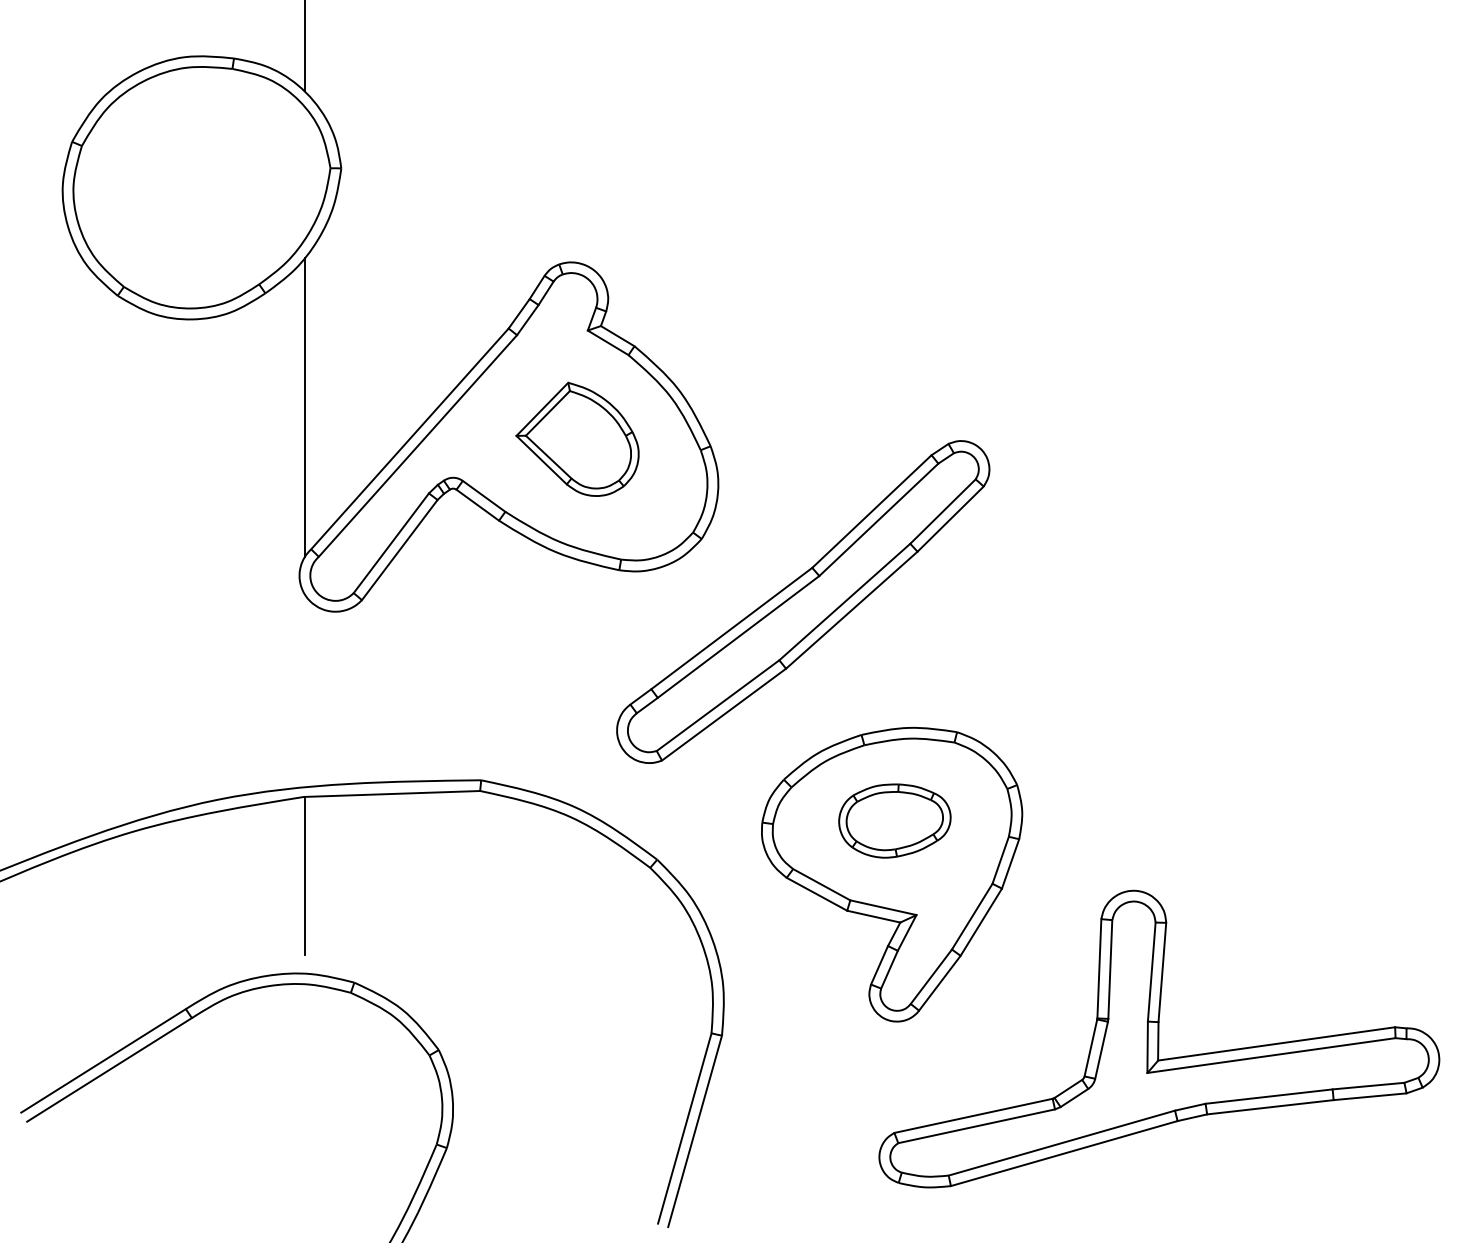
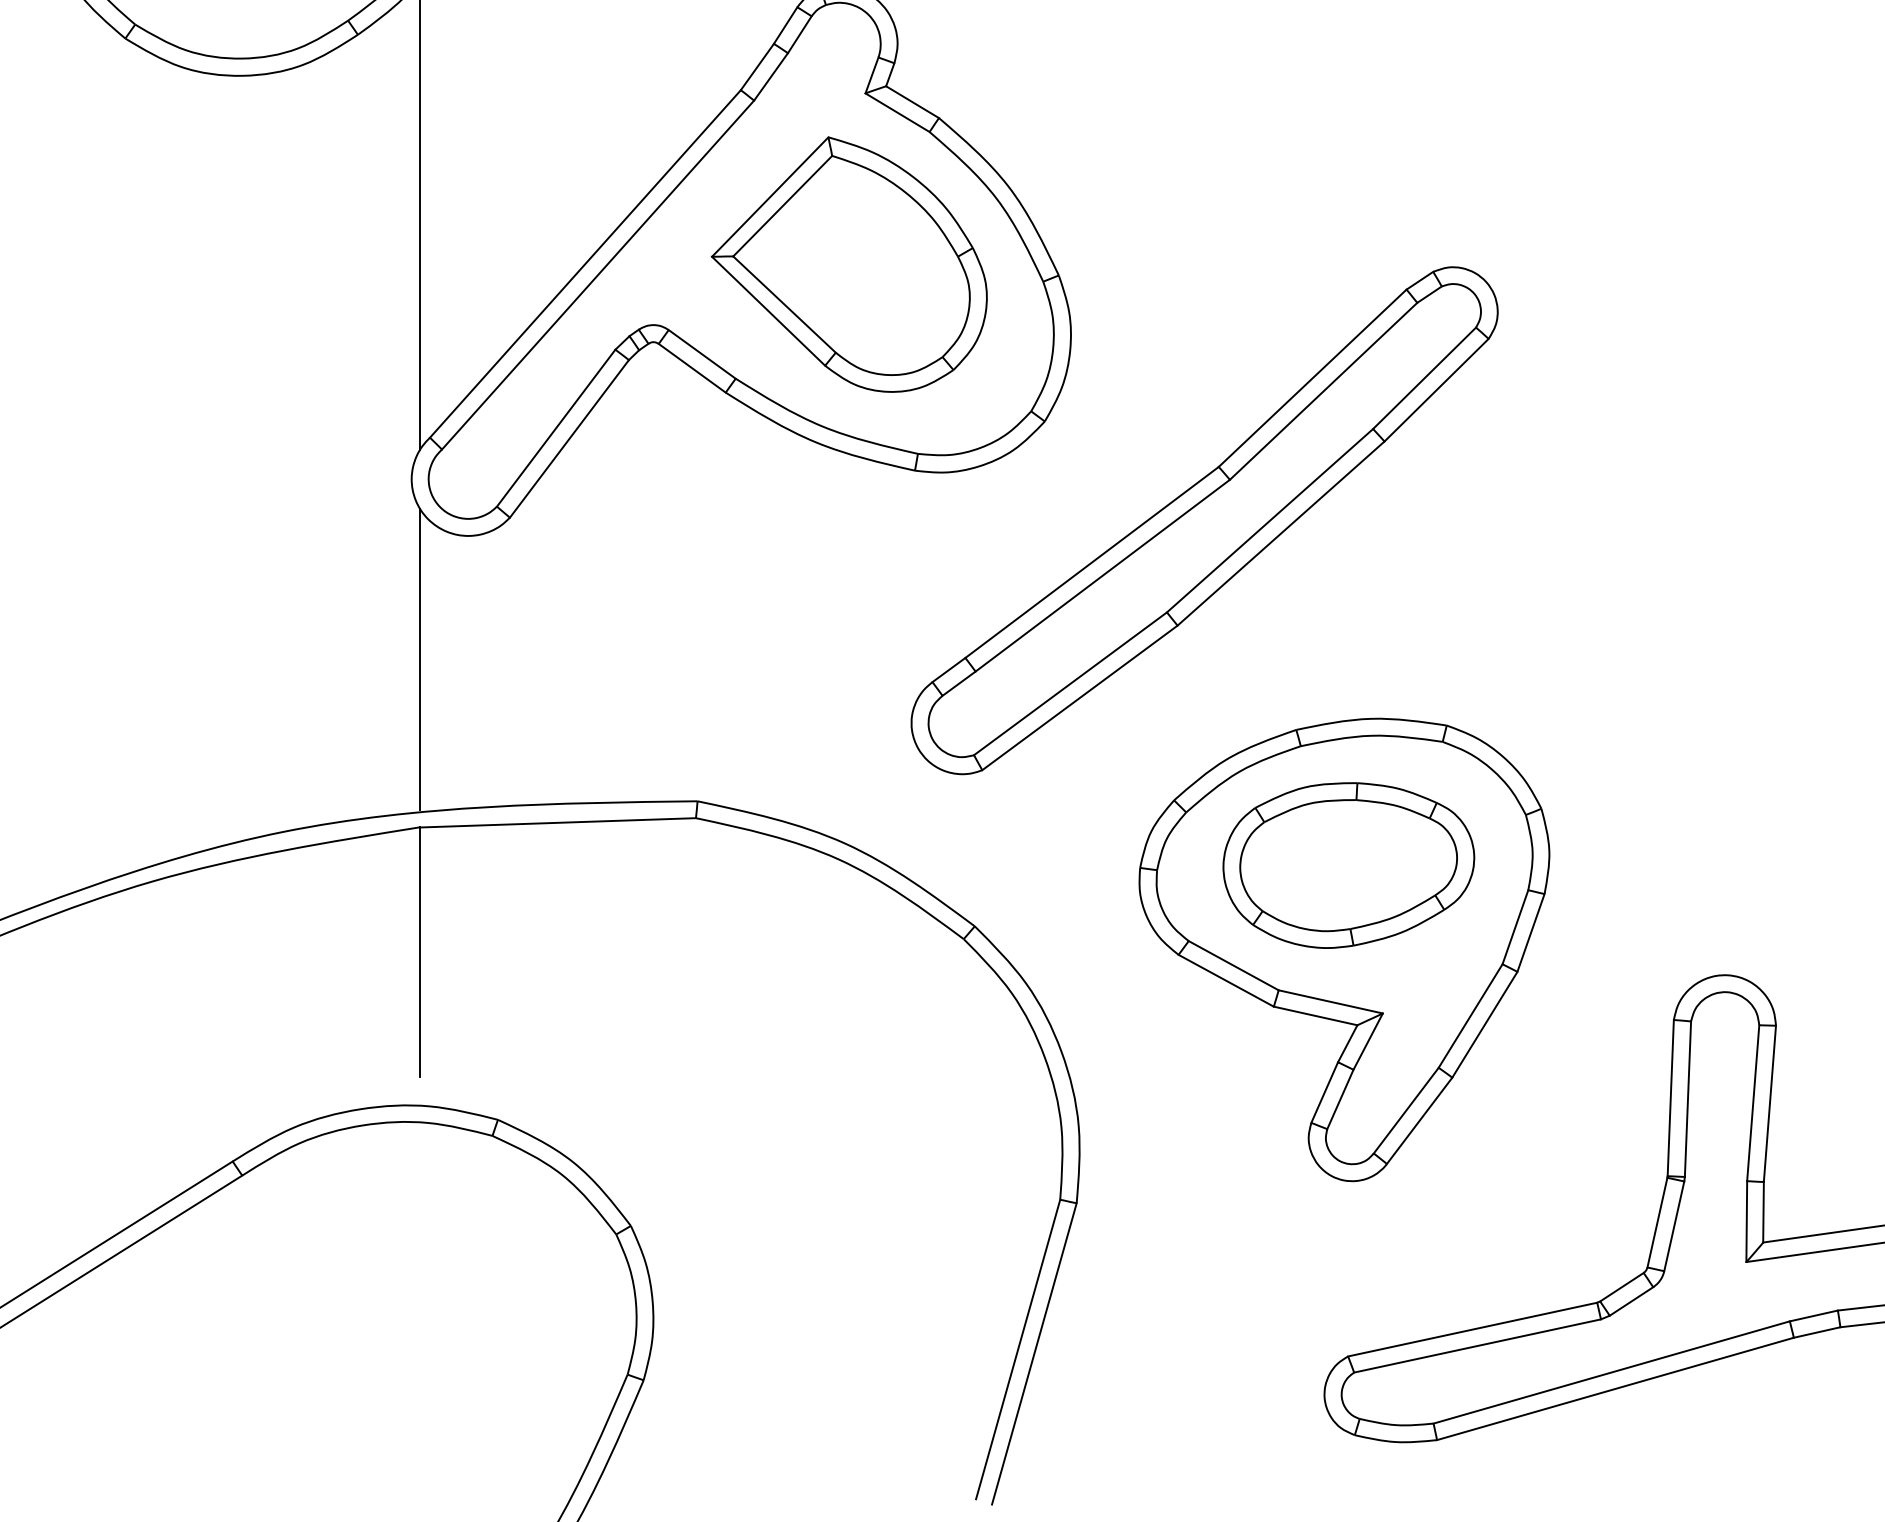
part: (577, 439) -> (849, 264), size x1.43
line: (304, 689) -> (419, 658), added
part: (894, 820) -> (1348, 864), size x1.43

